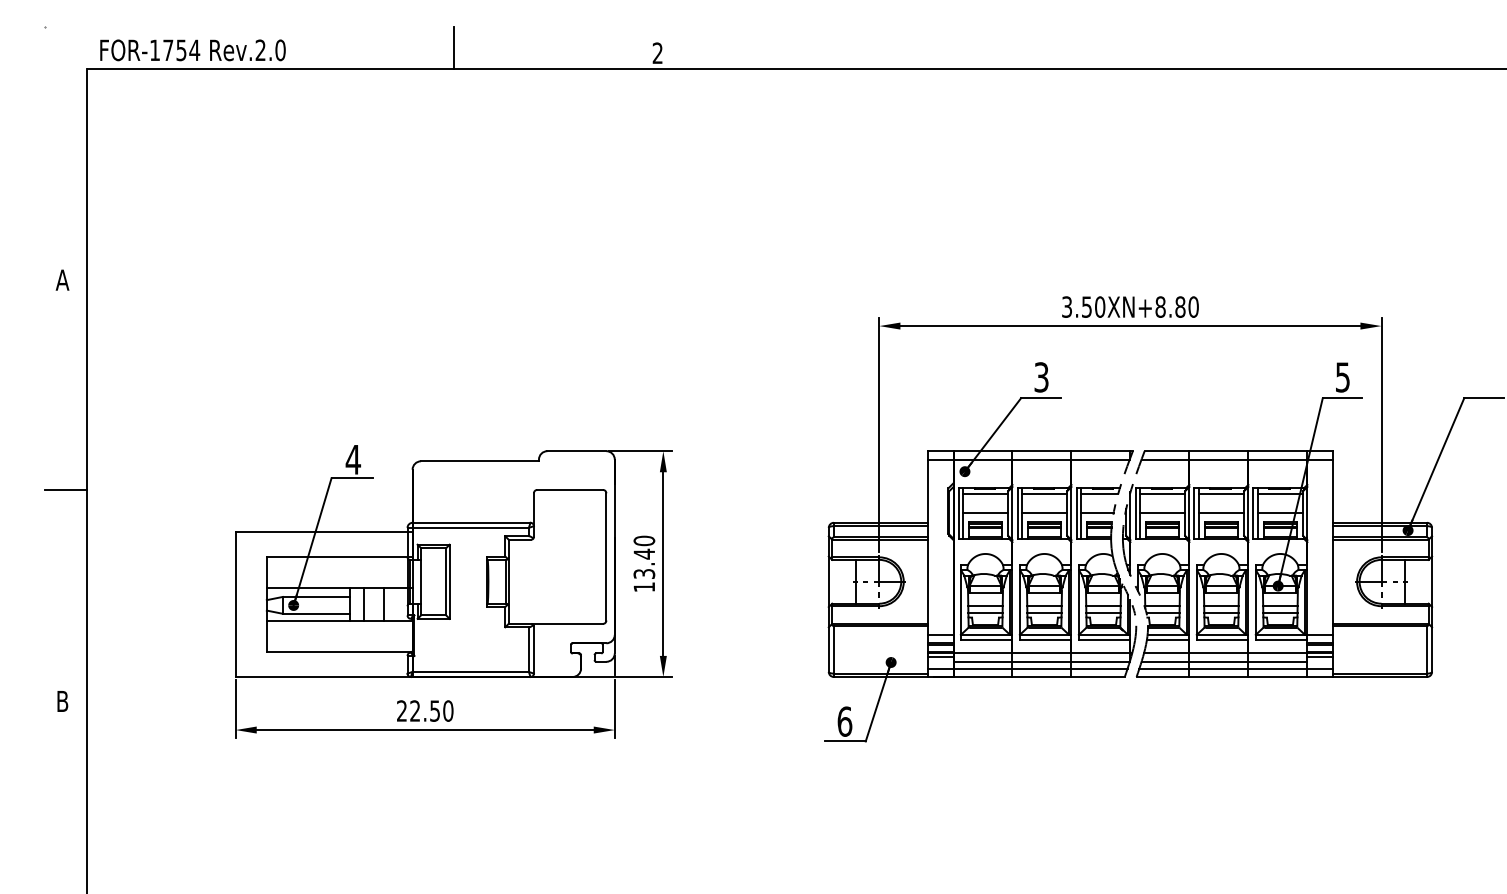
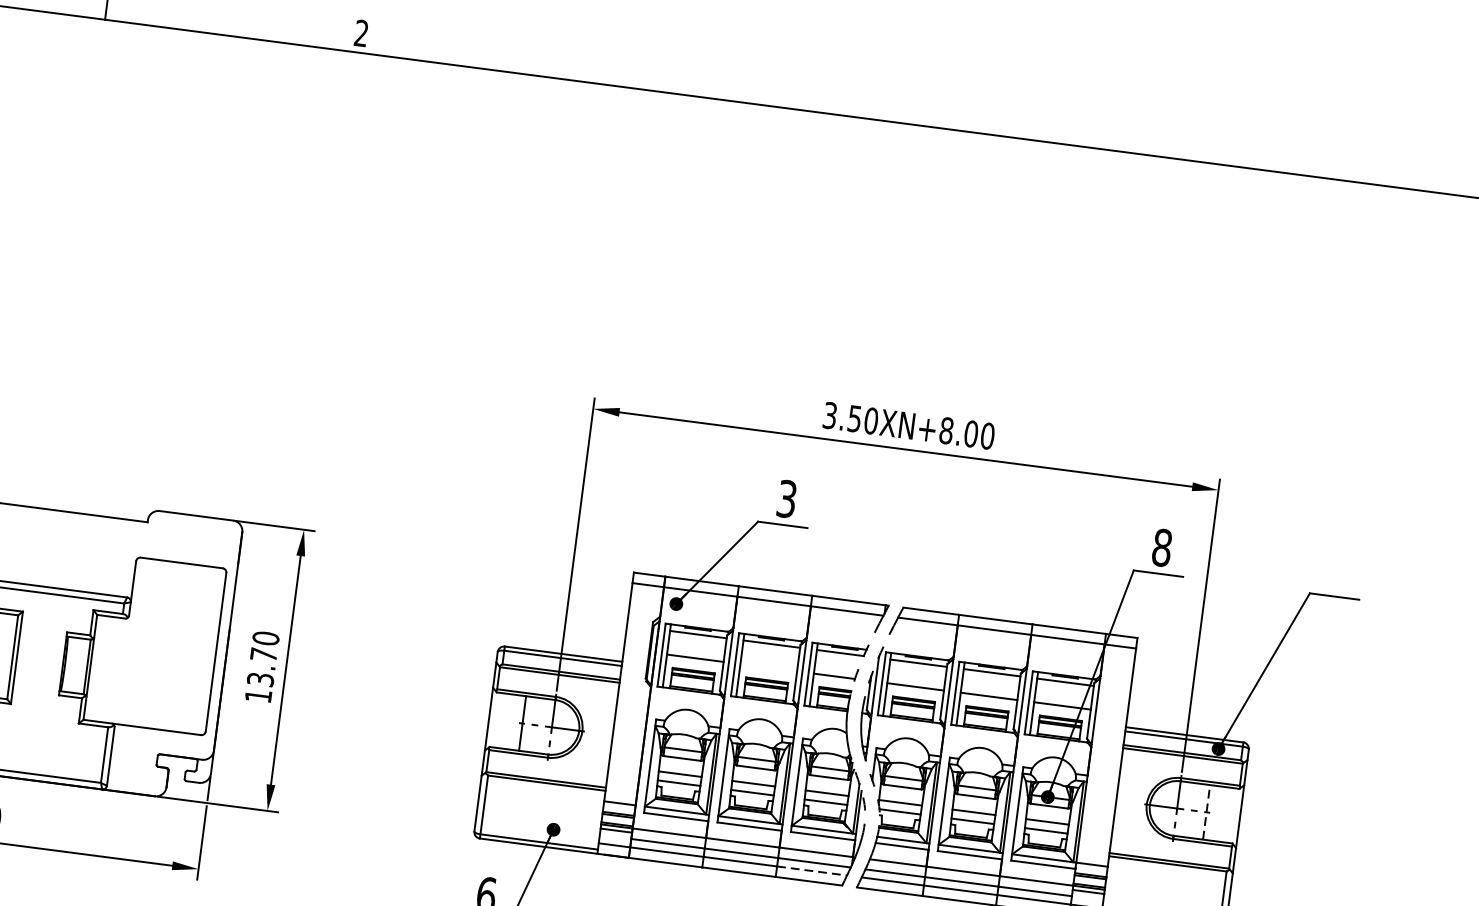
text: (1180, 306) -> (971, 433), 3.50XN+8.80 -> 3.50XN+8.00
text: (1342, 377) -> (1161, 547), 5 -> 8
line: (1044, 512) -> (768, 667), removed
text: (643, 553) -> (262, 653), 13.40 -> 13.70
line: (1405, 581) -> (1207, 812), solid -> dashed
line: (1100, 668) -> (813, 871), solid -> dashed

